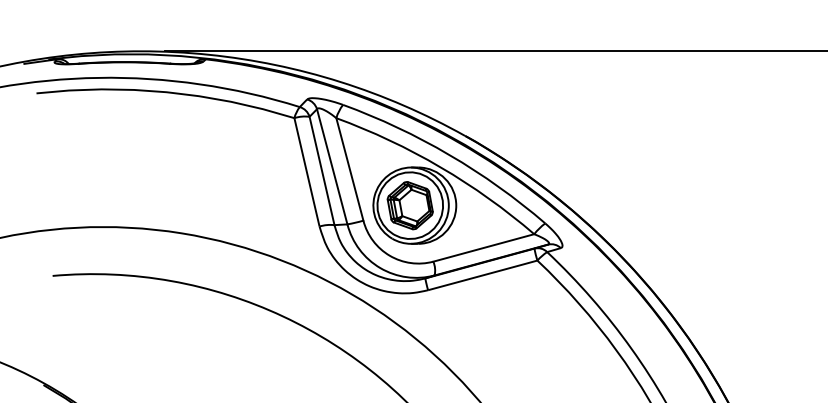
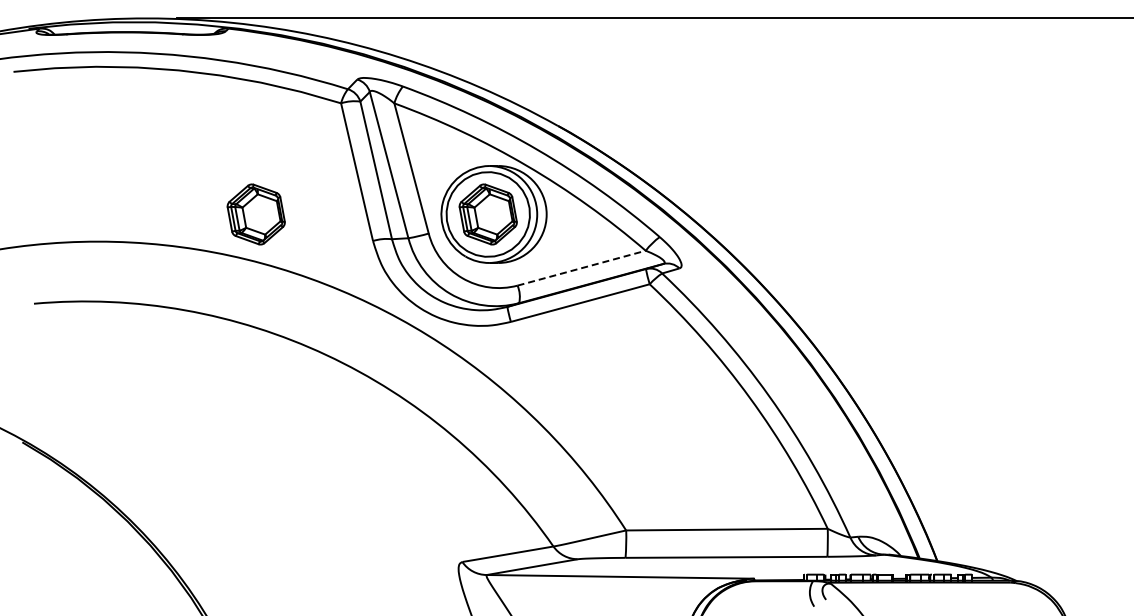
part: (227, 205) -> (255, 214), added
line: (484, 248) -> (582, 268), solid -> dashed

